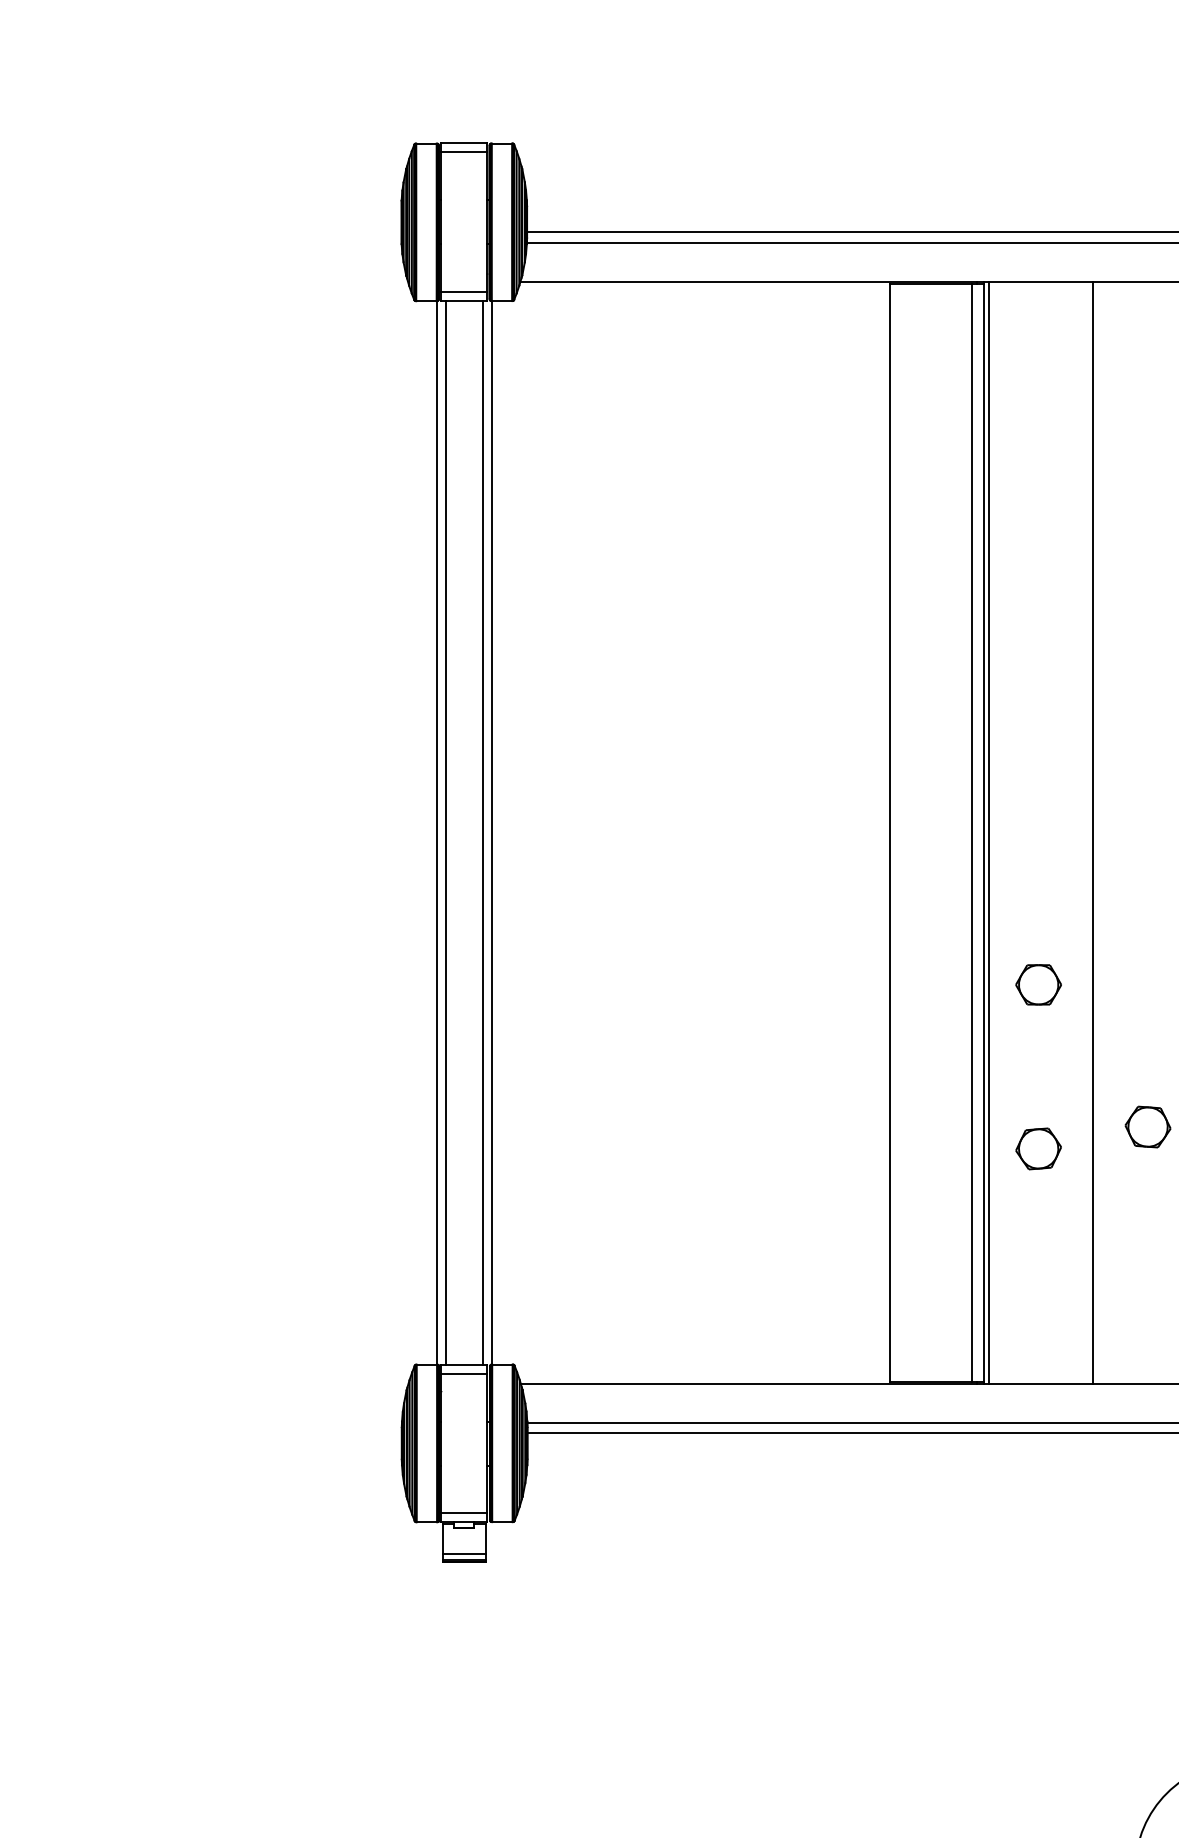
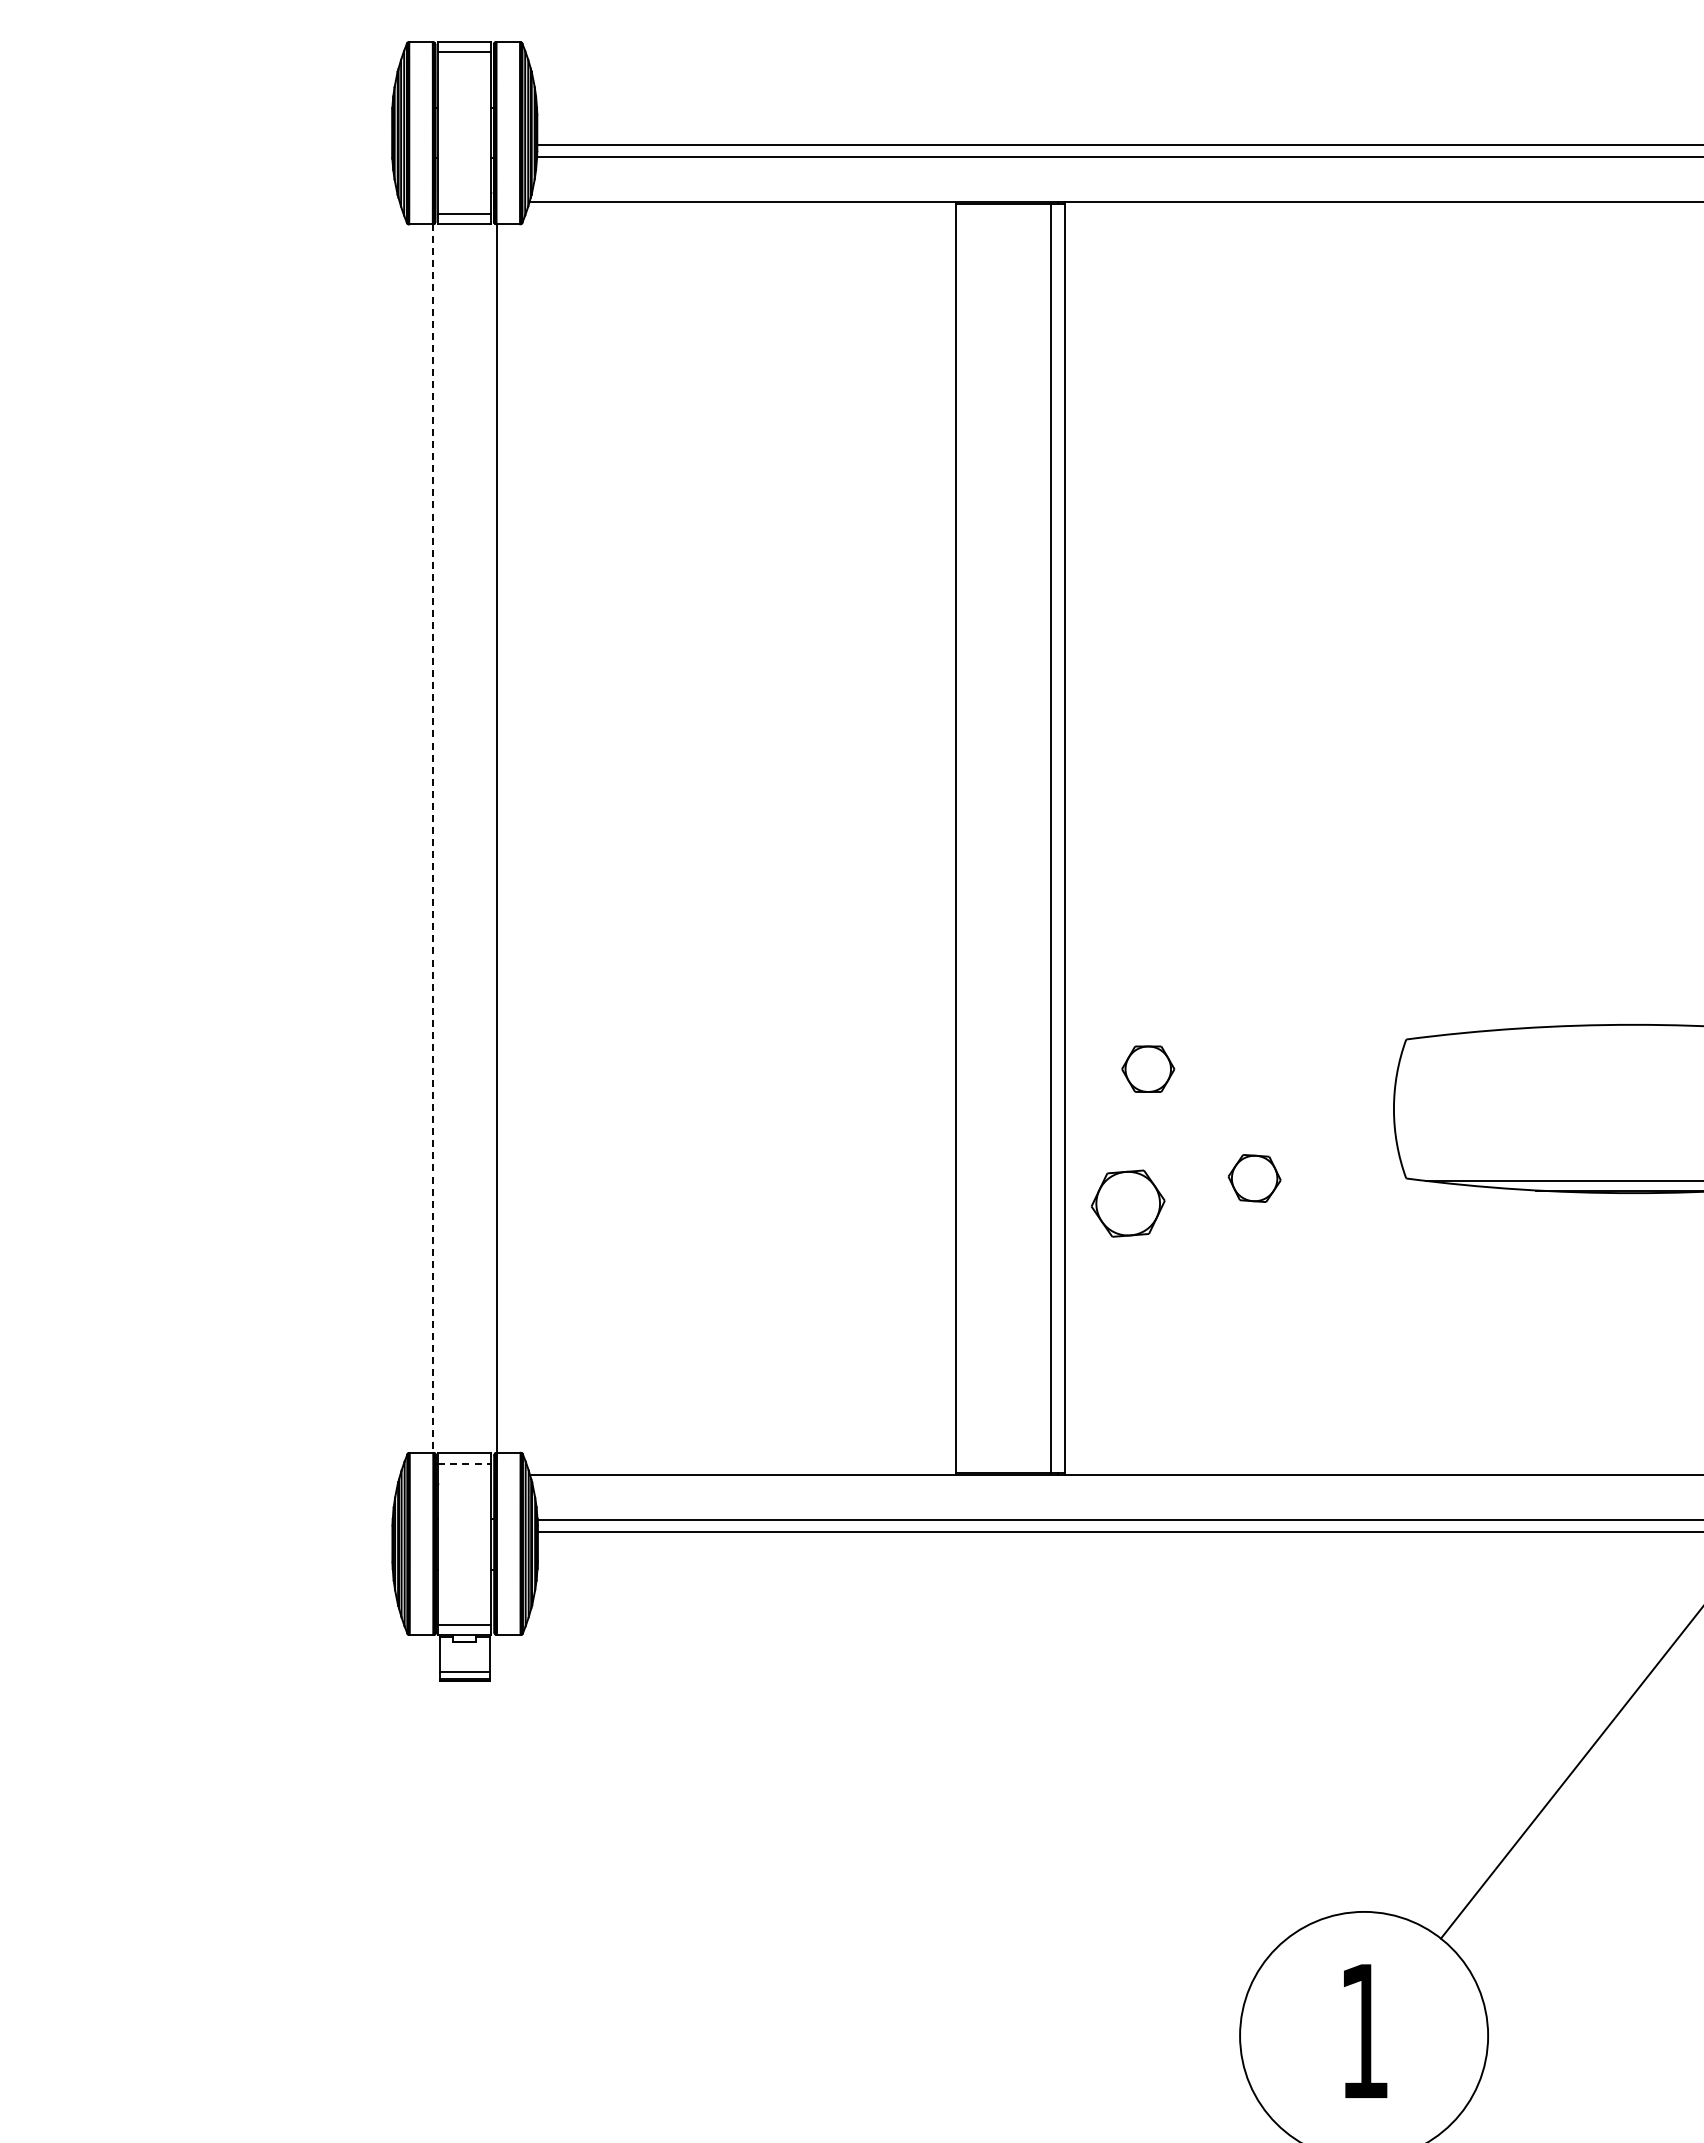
line: (445, 832) -> (443, 838), removed
line: (483, 832) -> (486, 838), removed
line: (989, 832) -> (1071, 838), removed
line: (1093, 832) -> (1191, 838), removed
line: (437, 833) -> (433, 839), solid -> dashed
part: (1038, 984) -> (1148, 1068), moved
part: (1038, 1148) -> (1128, 1203), size x1.4
line: (464, 1373) -> (464, 1463), solid -> dashed

